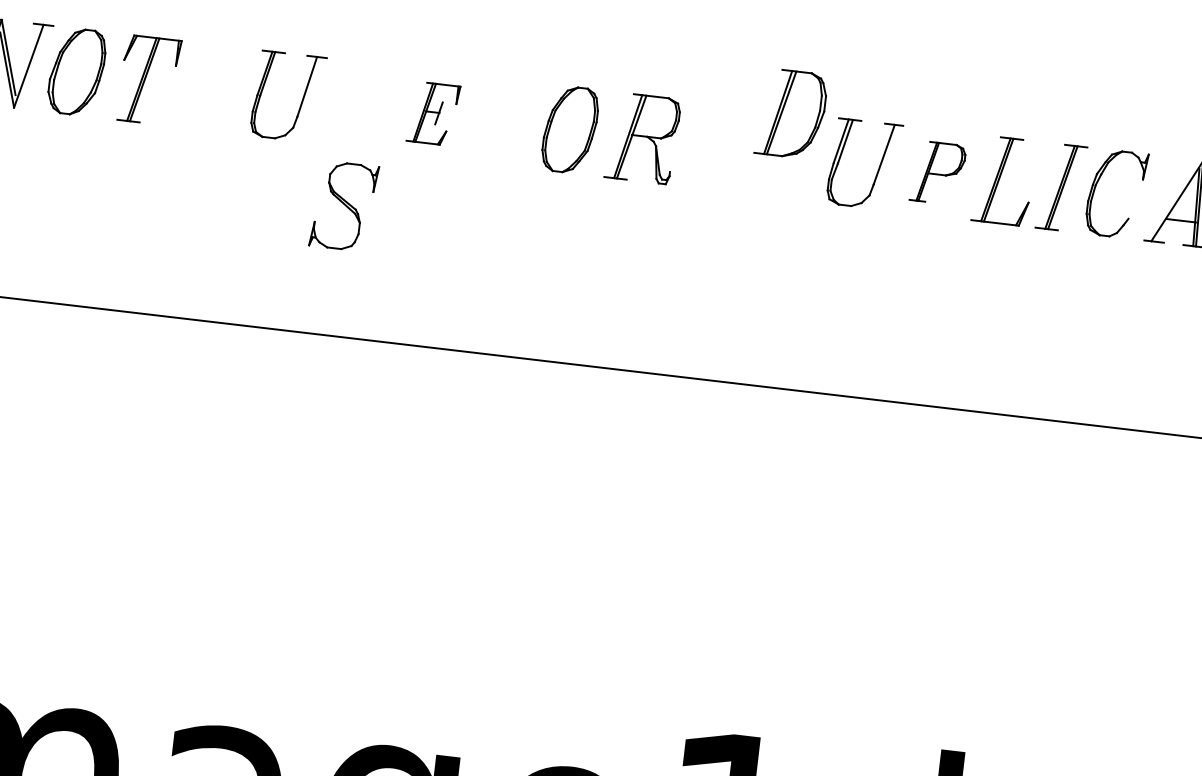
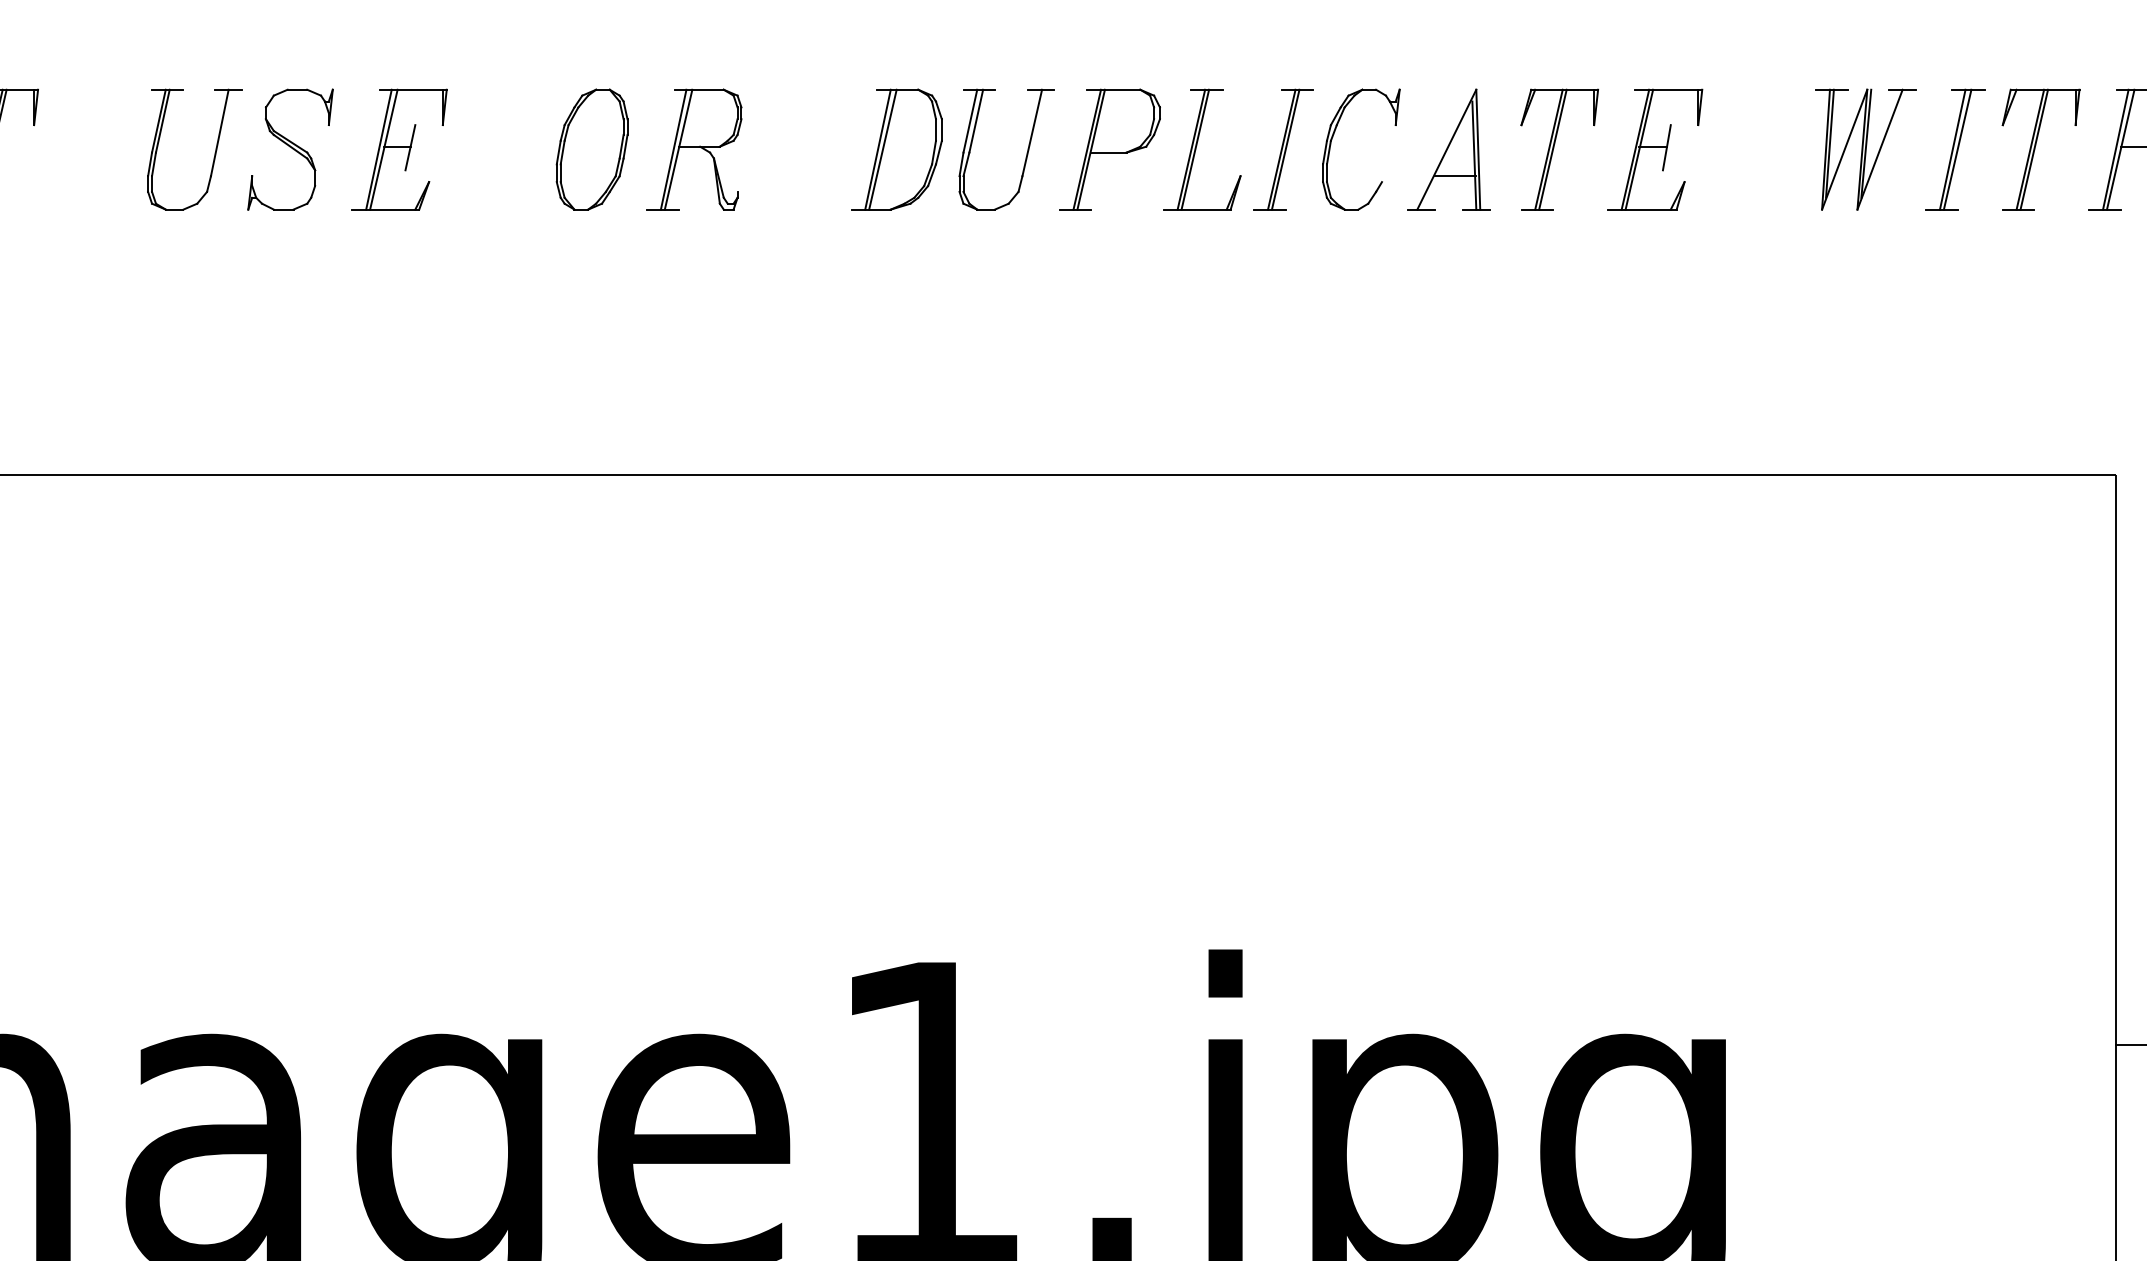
part: (433, 113) -> (399, 149), size x1.43
part: (791, 113) -> (896, 149), moved
part: (937, 172) -> (1109, 149), size x1.43
part: (344, 206) -> (290, 149), moved

